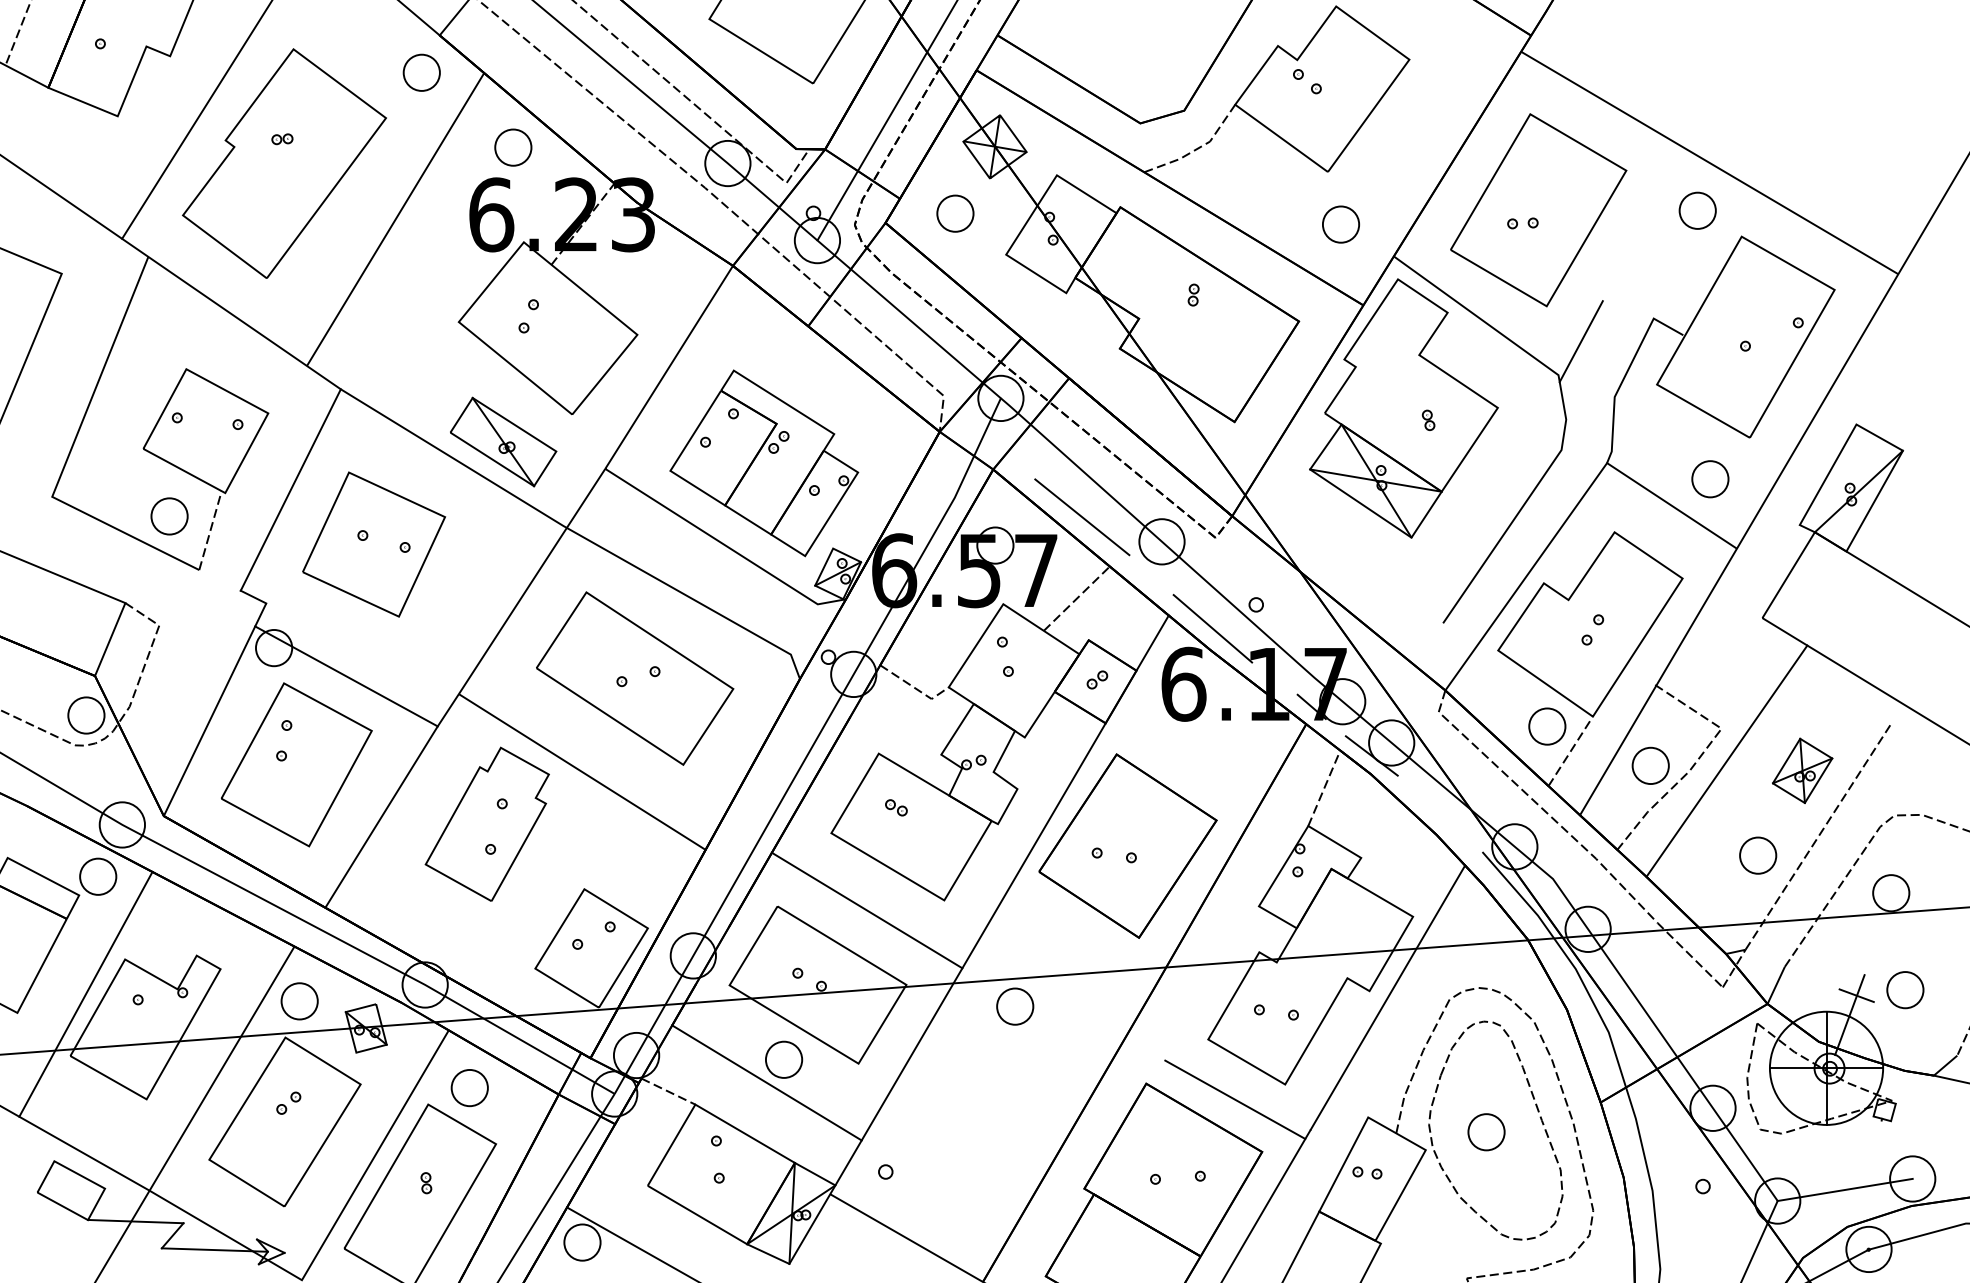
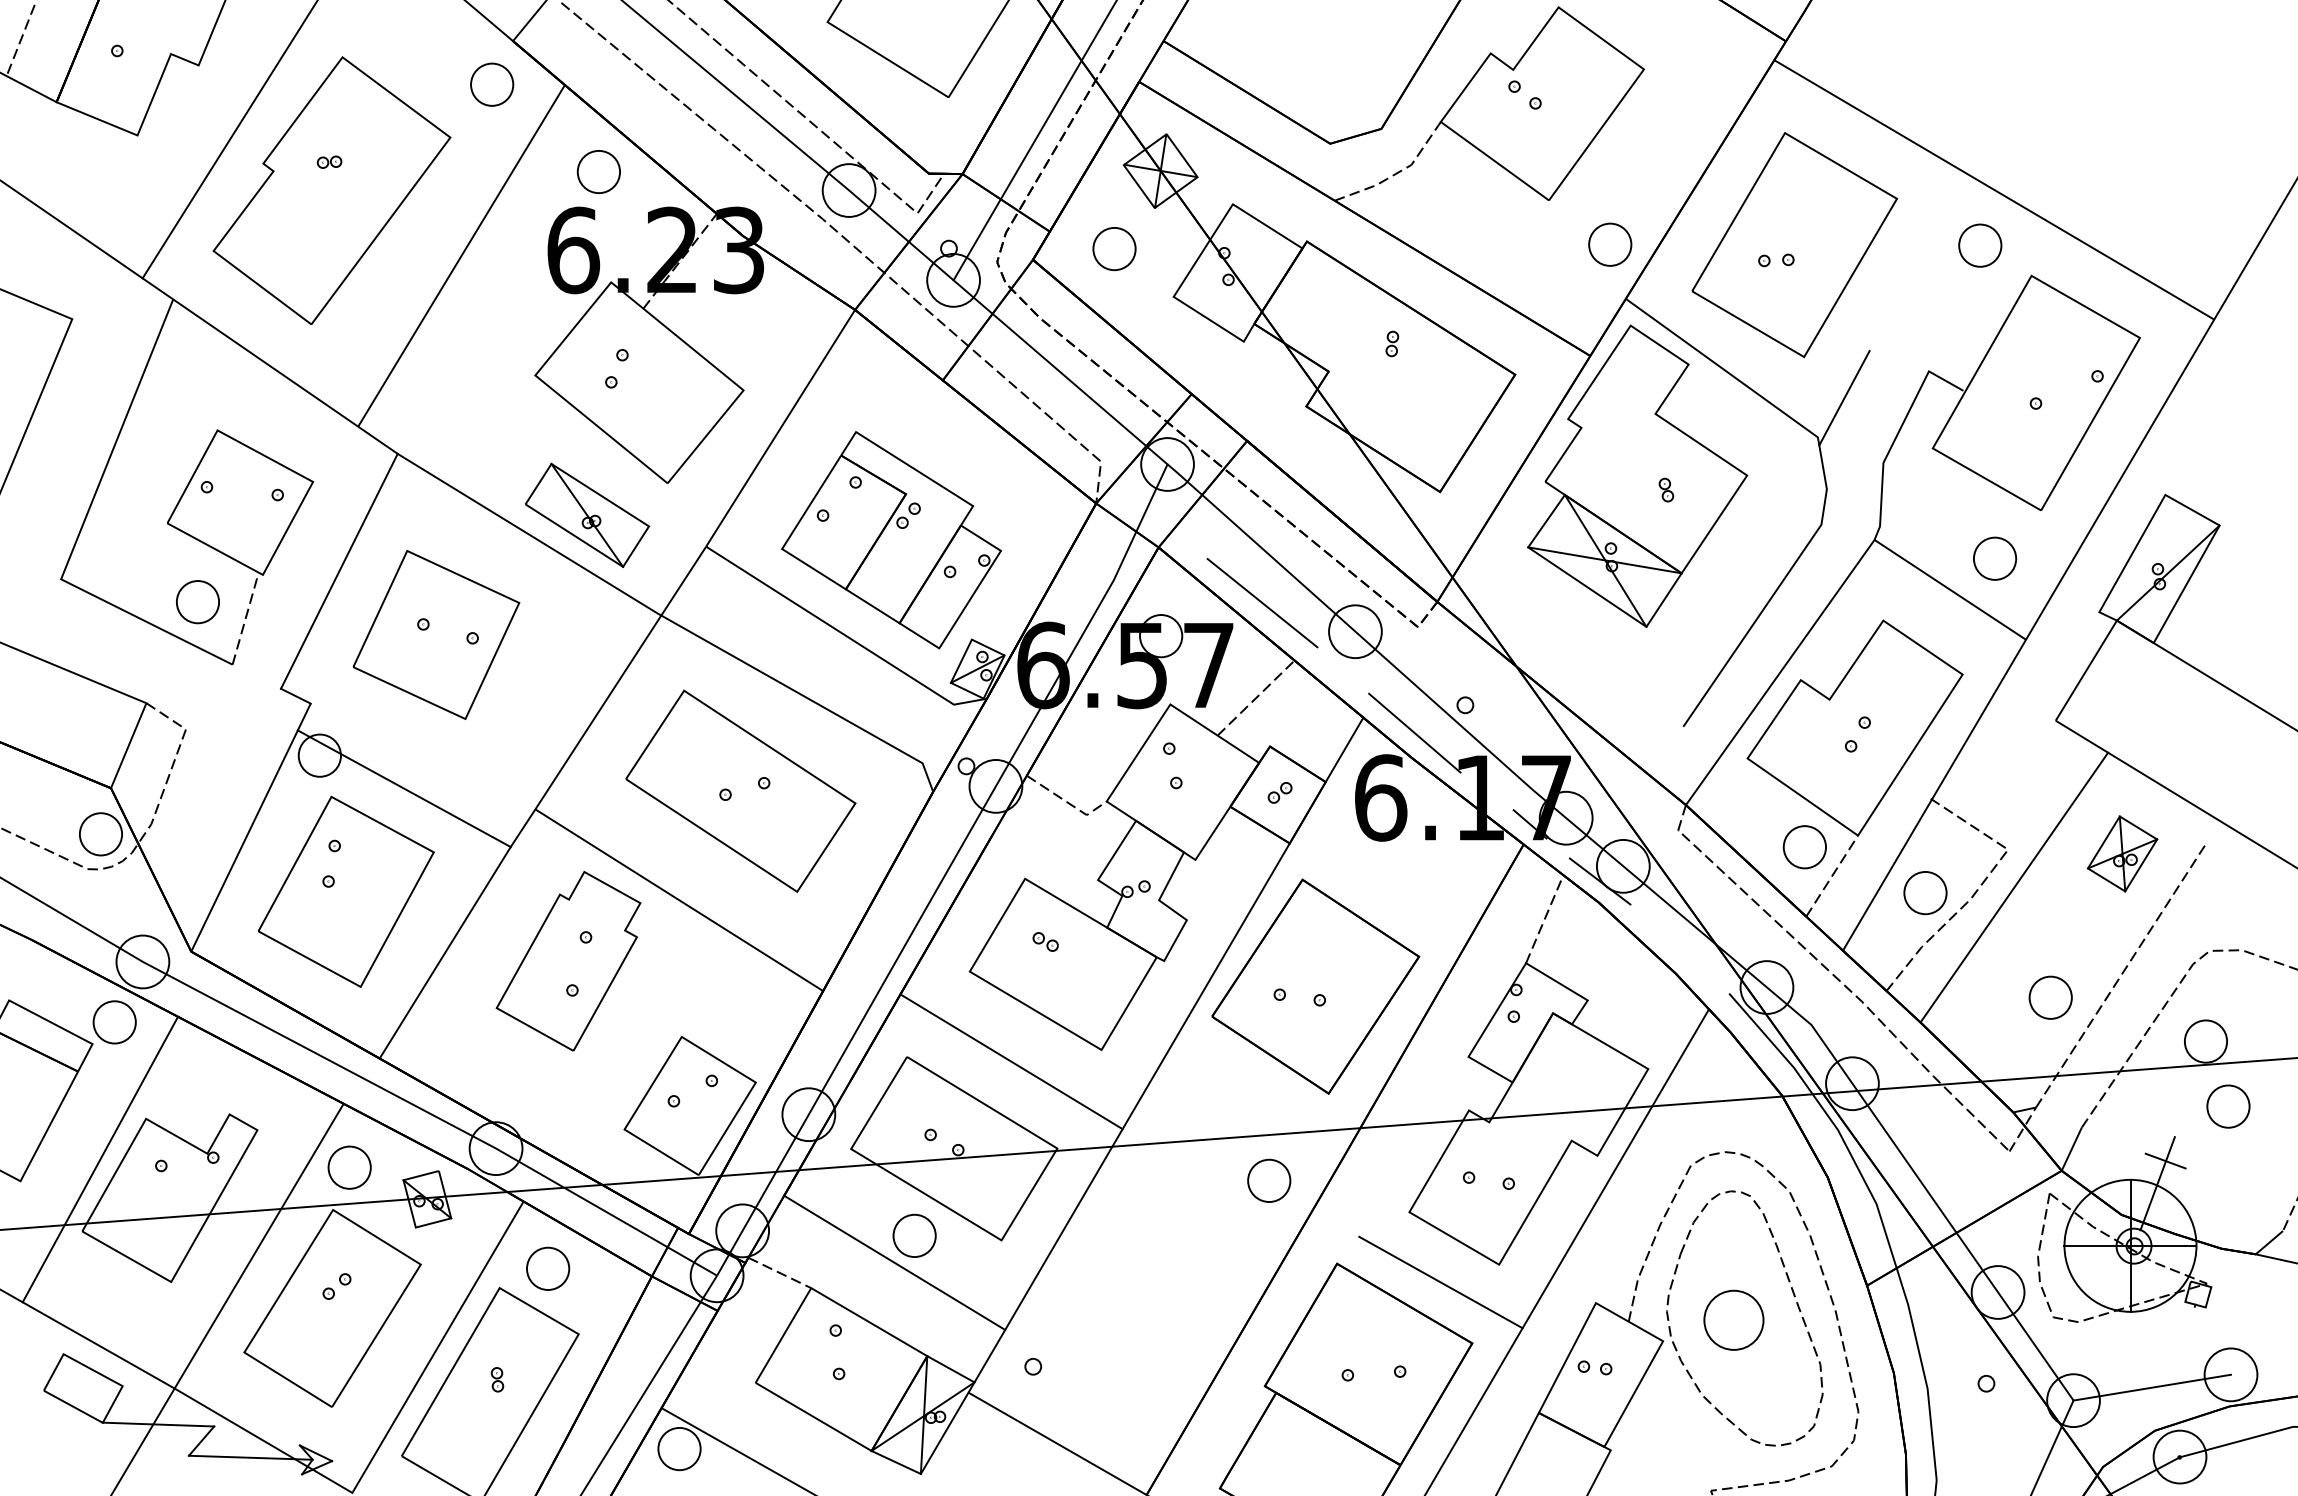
part: (1341, 224) -> (1610, 244), moved
part: (1802, 770) -> (2122, 853), moved
part: (1905, 990) -> (2228, 1106), moved
part: (1015, 1006) -> (1269, 1180), moved
part: (1486, 1132) -> (1733, 1320), size x1.4

